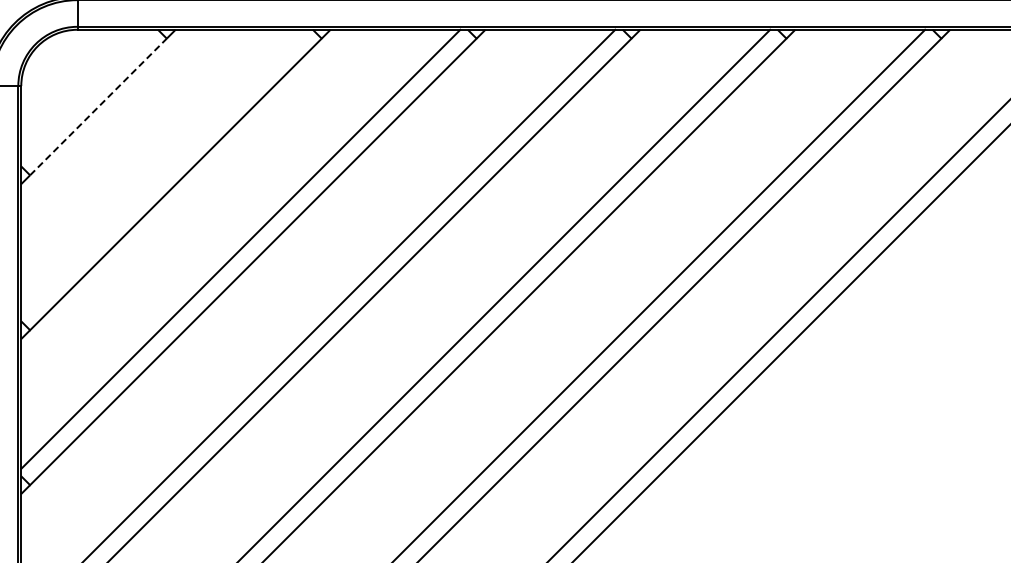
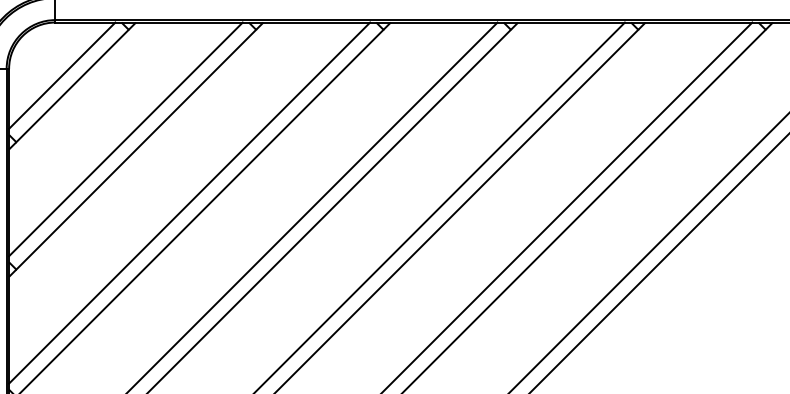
line: (85, 94) -> (61, 75), added
line: (98, 106) -> (72, 85), dashed -> solid
line: (163, 171) -> (126, 139), added

